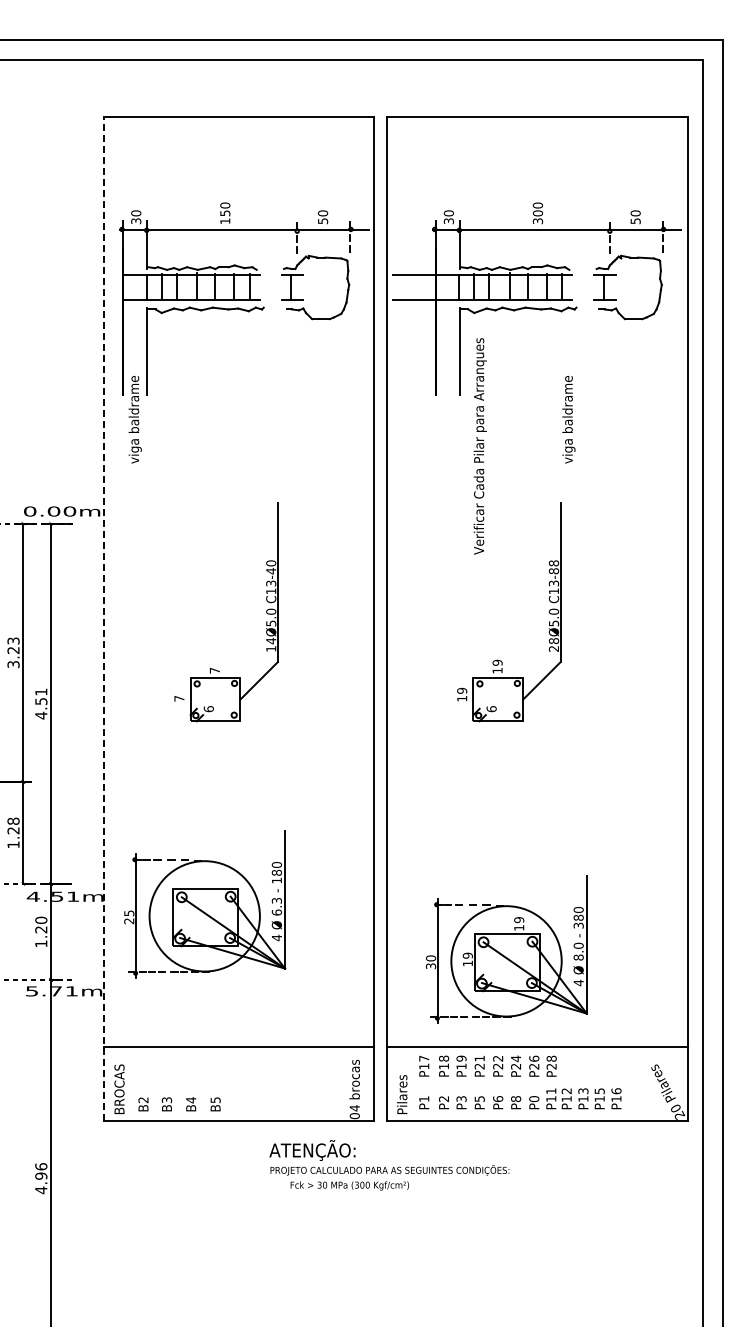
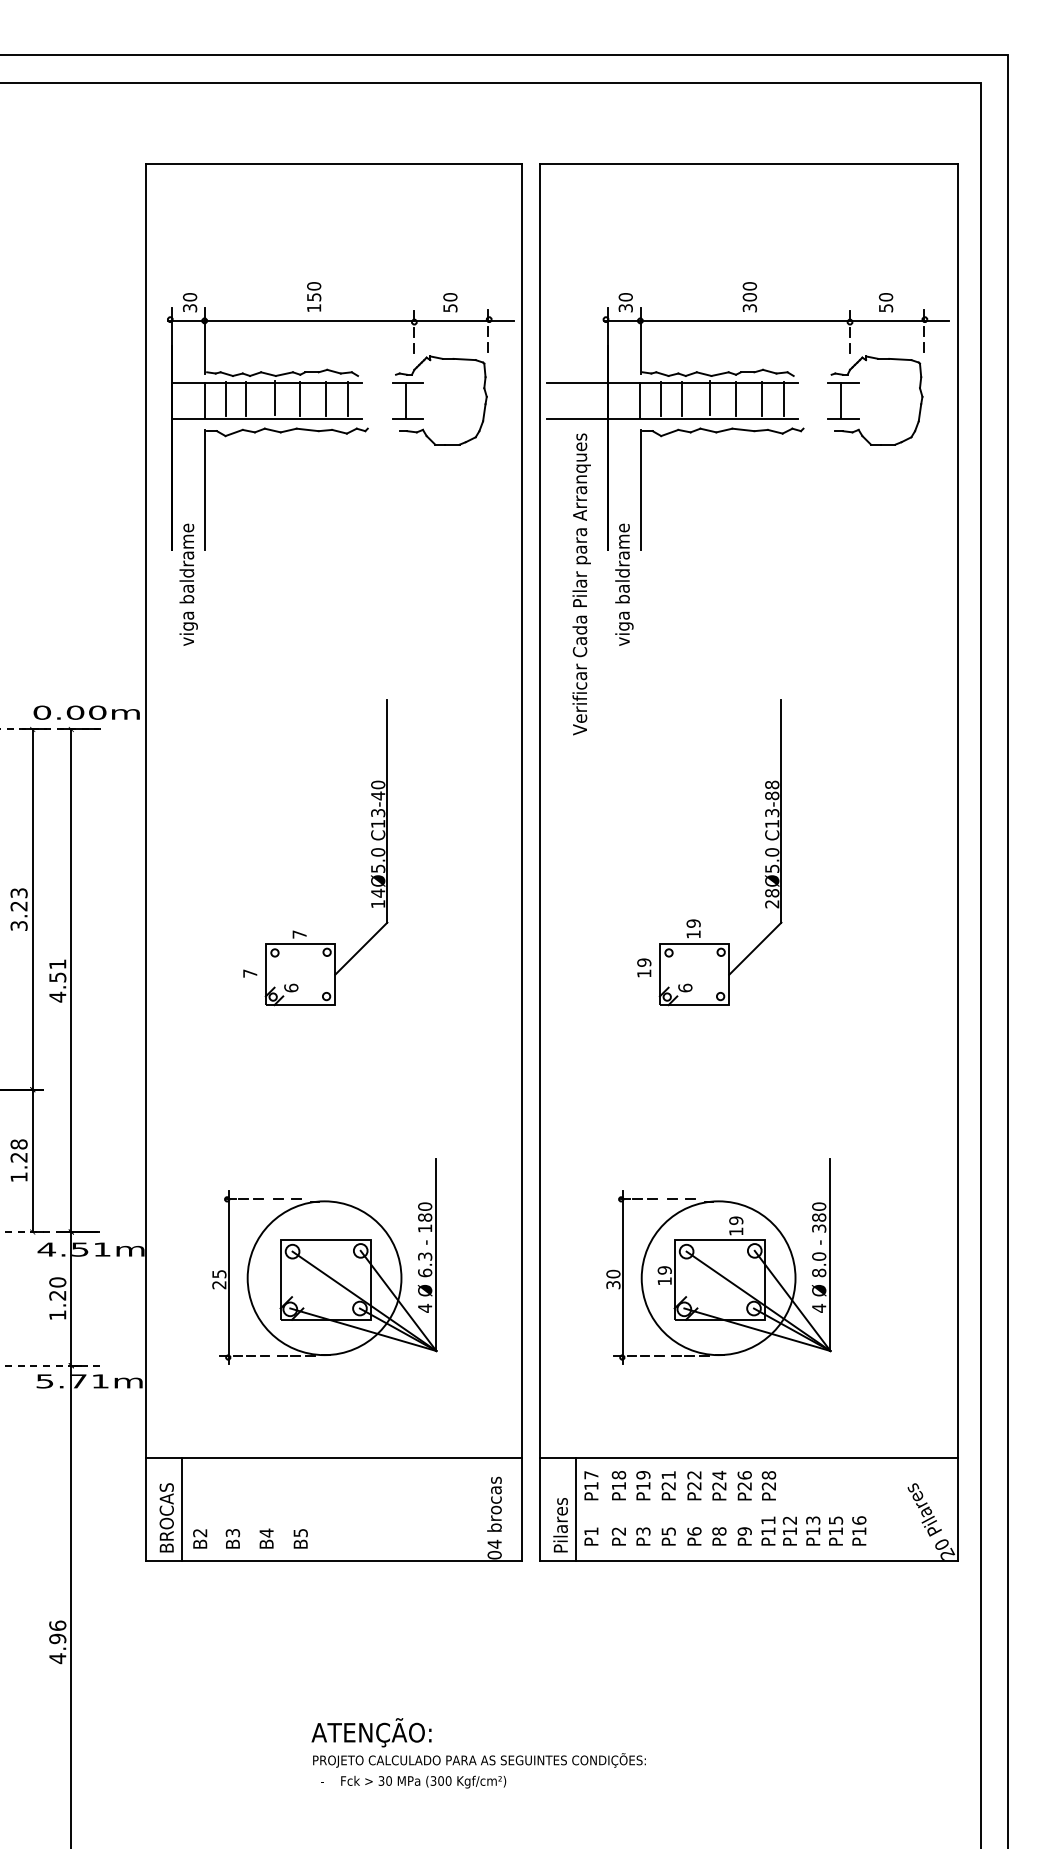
text: (568, 419) -> (623, 584), moved
text: (479, 446) -> (580, 584), moved
line: (104, 619) -> (145, 863), dashed -> solid
part: (205, 904) -> (325, 1261), moved
part: (506, 949) -> (718, 1261), moved
line: (130, 1083) -> (182, 1509), added
line: (413, 1083) -> (576, 1509), added
text: (534, 1099) -> (745, 1532), P0 -> P9
text: (389, 1165) -> (478, 1753), moved

